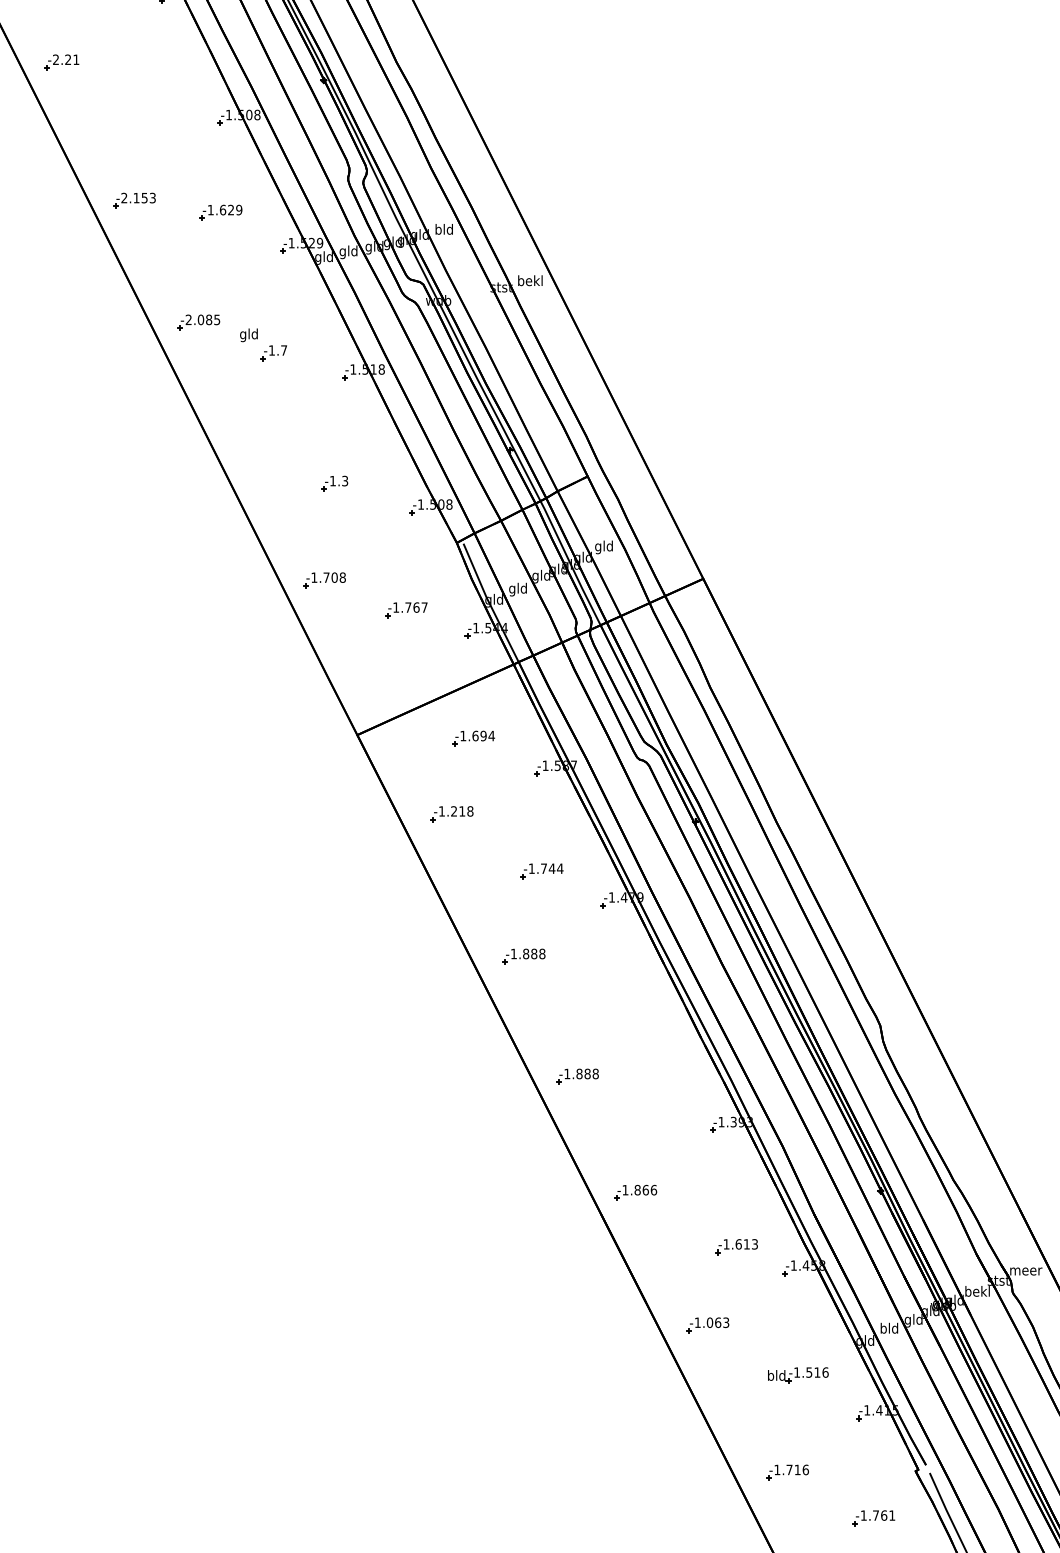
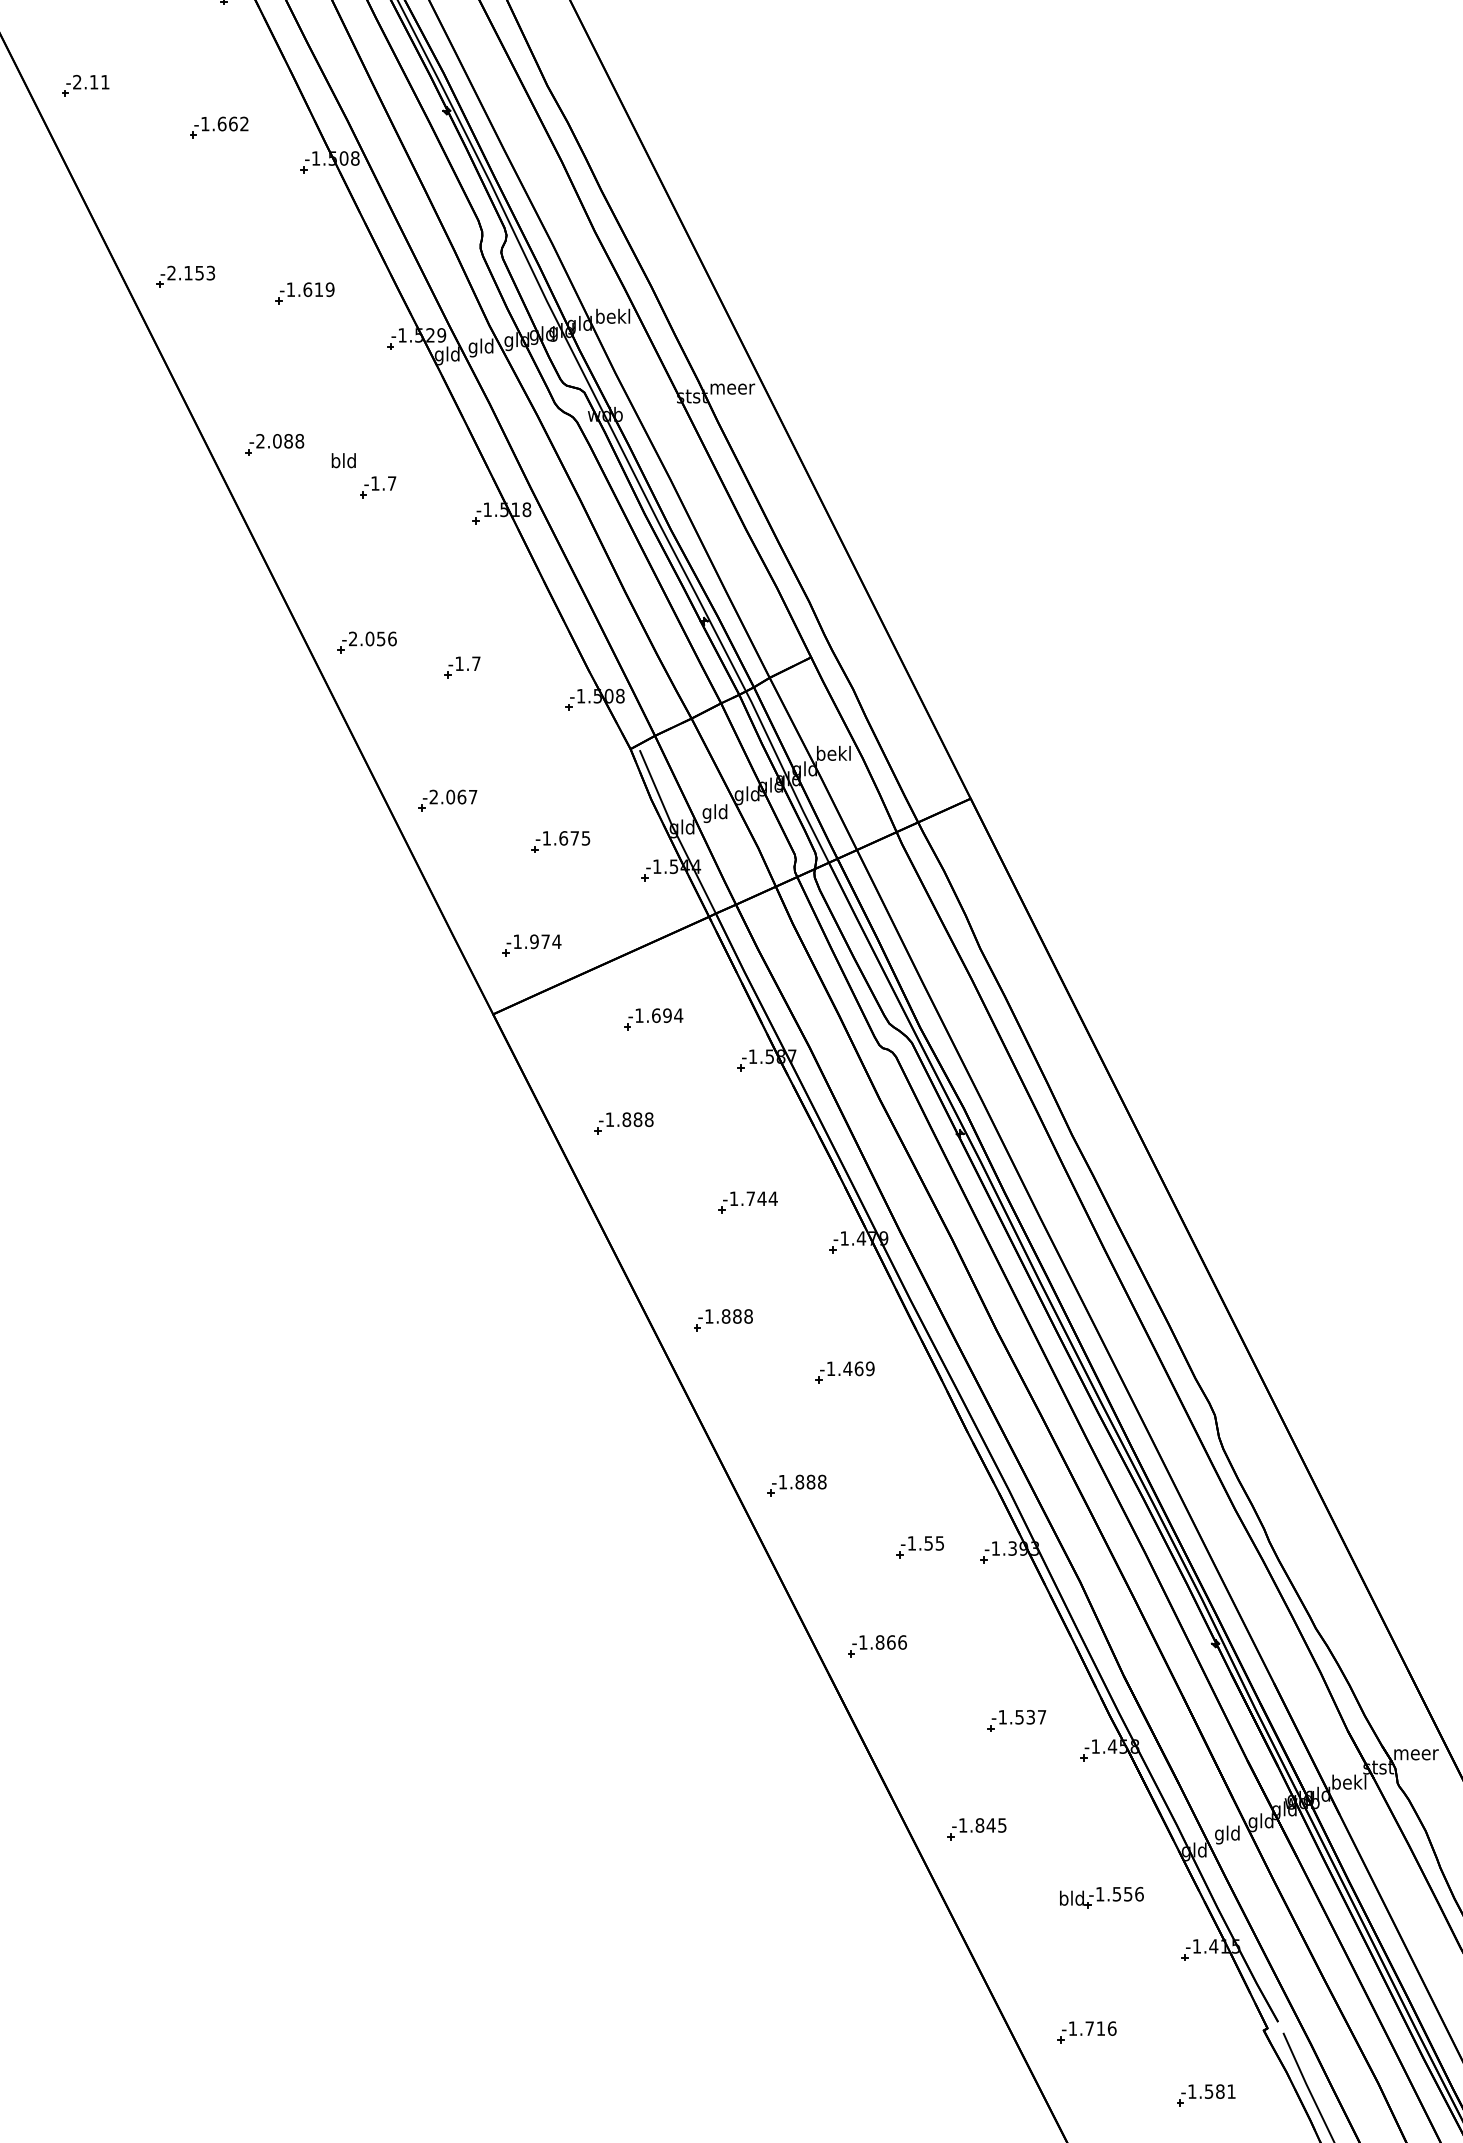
text: (67, 59) -> (93, 81), -2.21 -> -2.11
part: (159, 92) -> (219, 127), added
text: (230, 209) -> (318, 289), -1.629 -> -1.619
text: (444, 228) -> (613, 315), bld -> bekl
text: (530, 280) -> (732, 386), bekl -> meer
text: (217, 320) -> (299, 441), -2.085 -> -2.088
text: (243, 335) -> (335, 462), gld -> bld
part: (265, 465) -> (366, 642), added
text: (345, 480) -> (476, 663), -1.3 -> -1.7
text: (603, 546) -> (833, 754), gld -> bekl
text: (328, 577) -> (453, 796), -1.708 -> -2.067
text: (416, 607) -> (574, 838), -1.767 -> -1.675
part: (385, 685) -> (531, 945), added
text: (458, 811) -> (632, 1119), -1.218 -> -1.888
part: (611, 994) -> (844, 1372), added
part: (666, 1121) -> (919, 1547), added
text: (746, 1244) -> (1030, 1717), -1.613 -> -1.537
text: (717, 1322) -> (990, 1825), -1.063 -> -1.845
text: (883, 1329) -> (1219, 1834), bld -> gld
text: (817, 1372) -> (1128, 1894), -1.516 -> -1.556
text: (879, 1515) -> (1214, 2091), -1.761 -> -1.581

